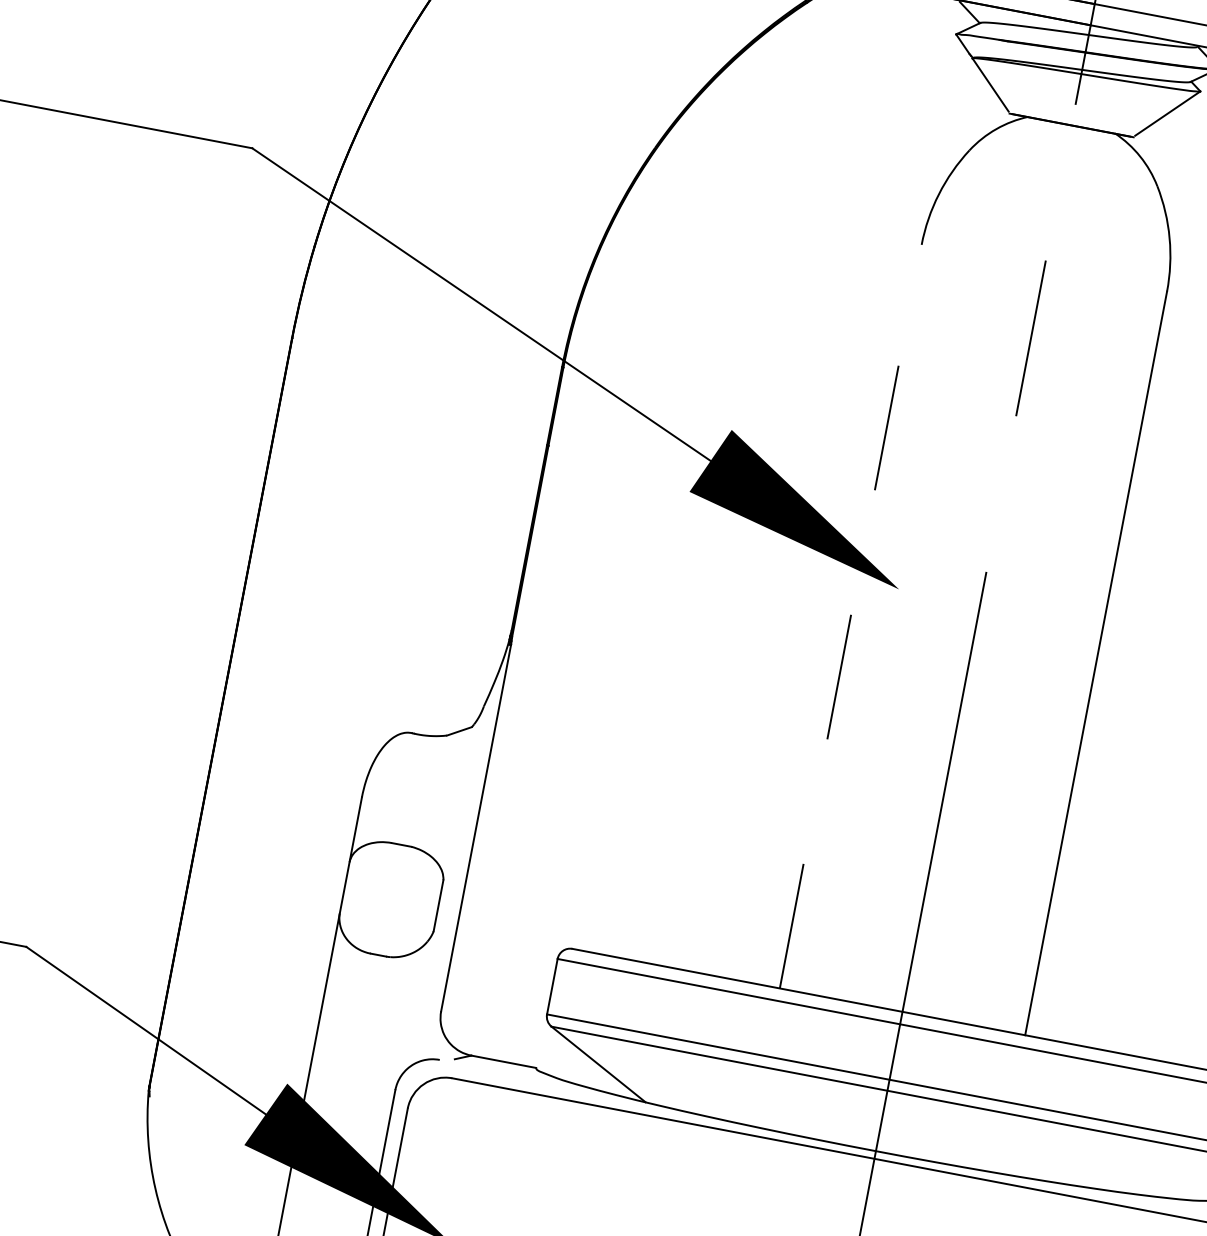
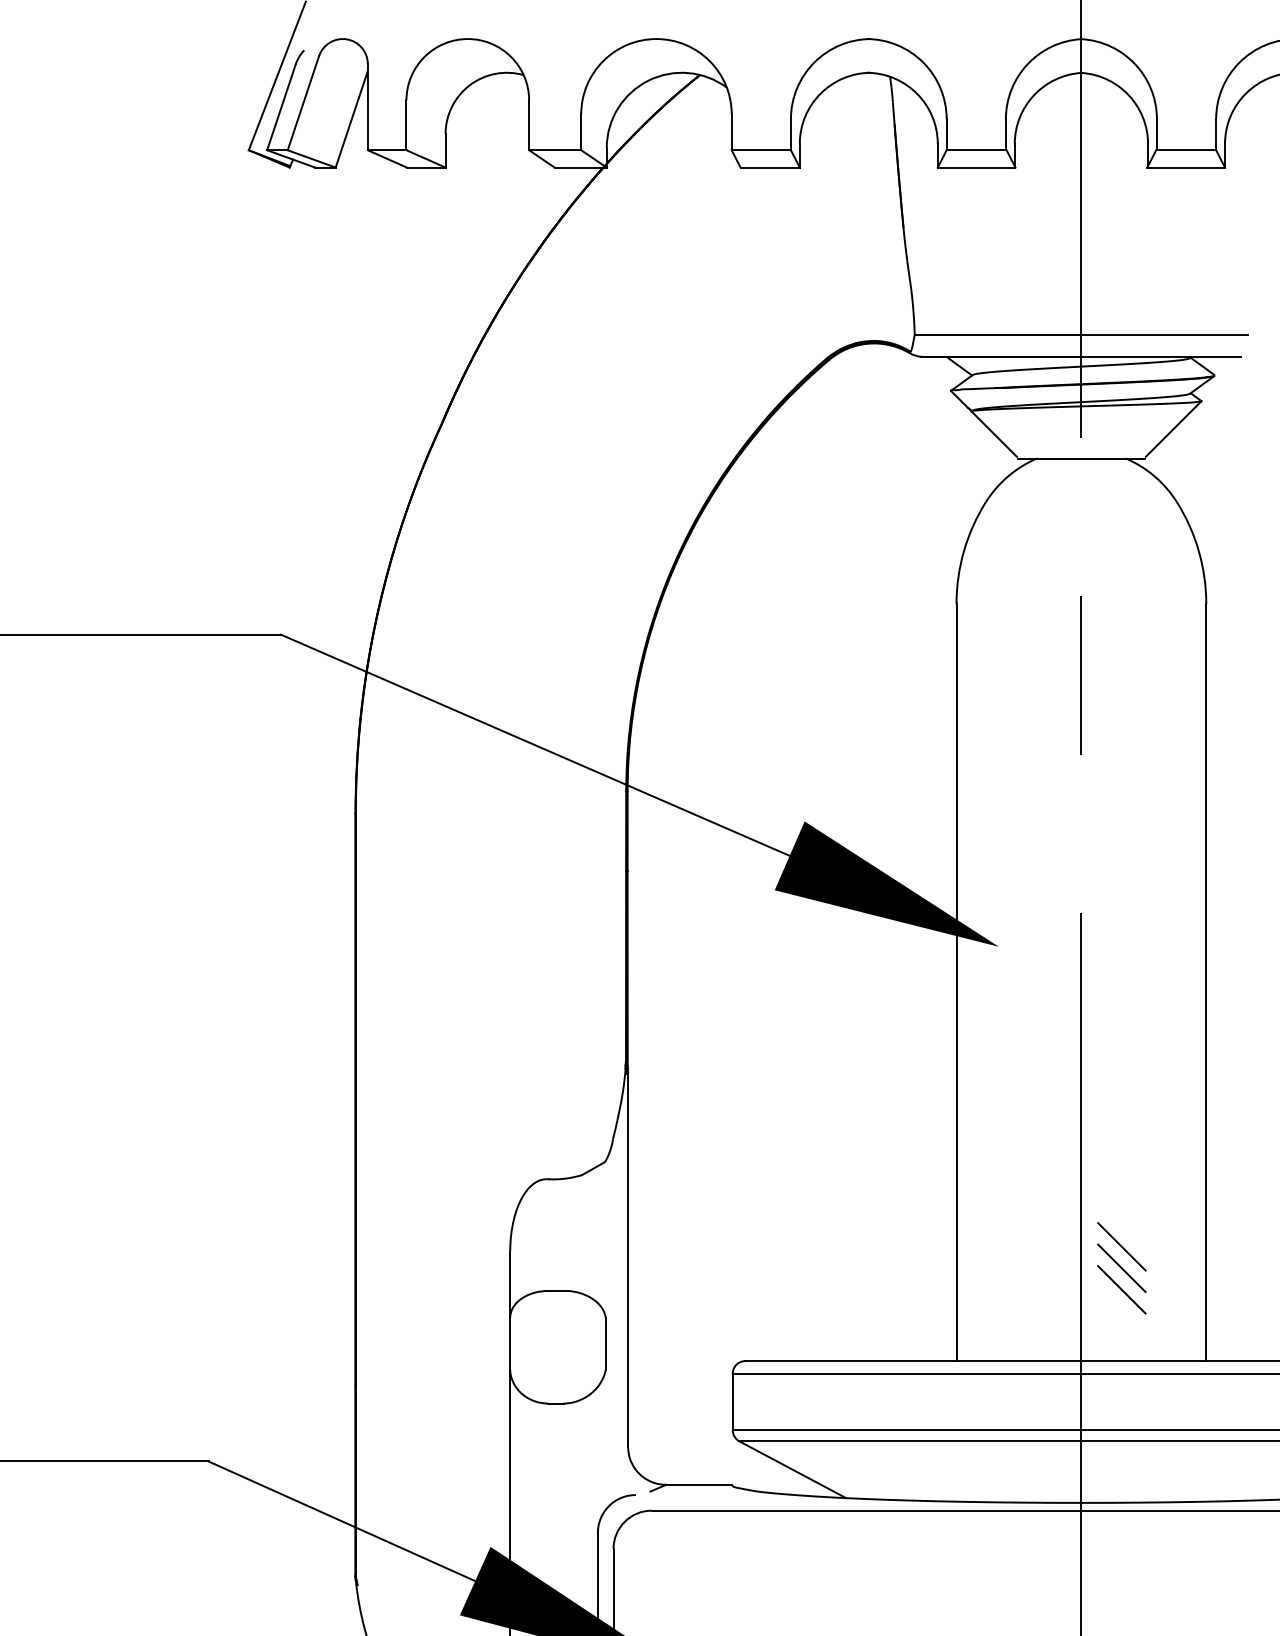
line: (850, 616) -> (956, 982), dashed -> solid
line: (963, 906) -> (1121, 1246), added
line: (959, 928) -> (1121, 1268), added
line: (955, 949) -> (1121, 1289), added

